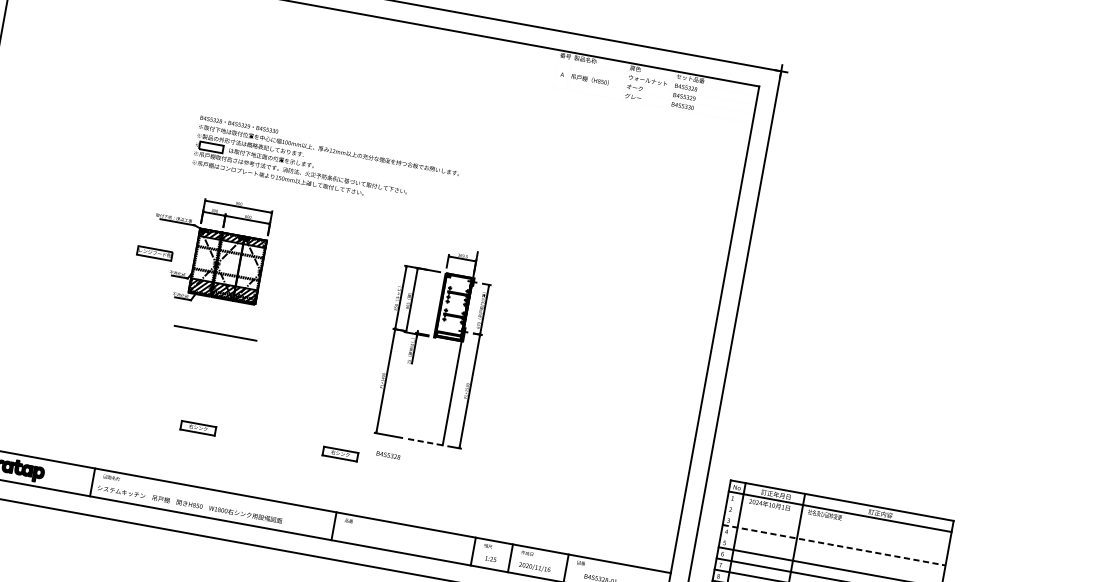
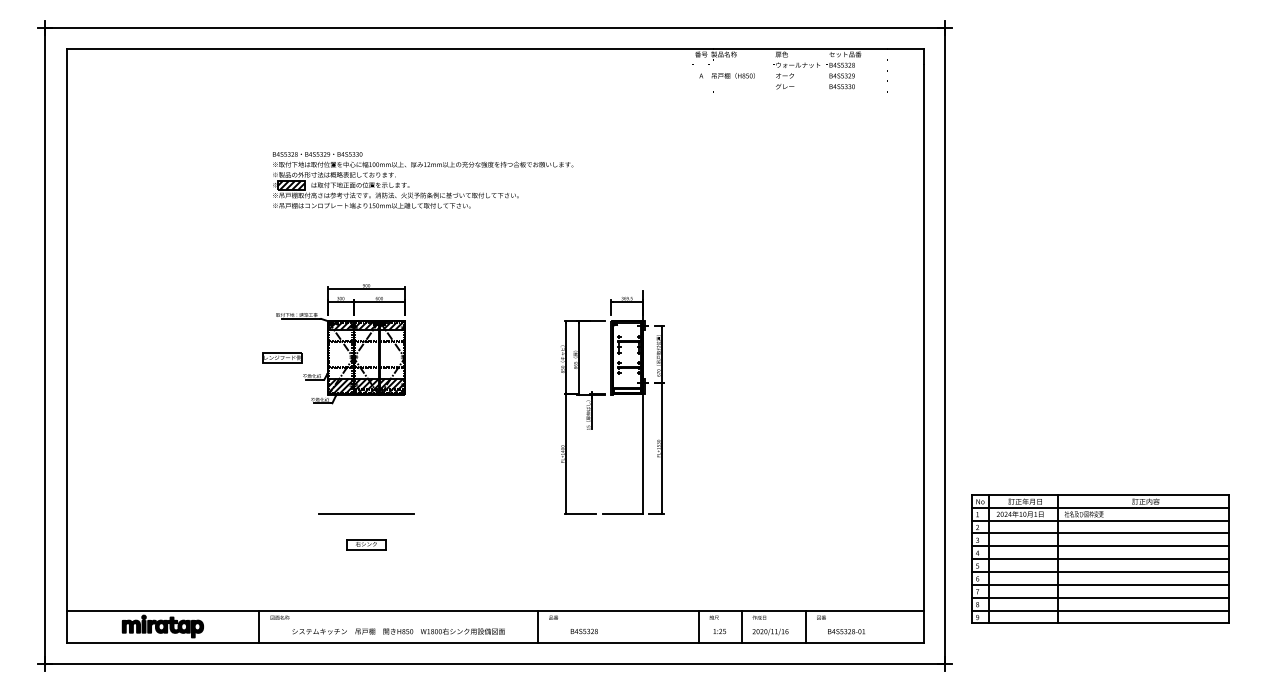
part: (325, 174) -> (424, 192), moved
line: (215, 332) -> (366, 513), moved
line: (424, 442) -> (622, 514), dashed -> solid
part: (340, 453) -> (530, 544), removed
text: (387, 455) -> (583, 631), moved
text: (189, 504) -> (398, 631), moved
line: (837, 522) -> (1099, 520), added
line: (835, 533) -> (1099, 533), added
line: (834, 545) -> (1100, 546), dashed -> solid
line: (831, 556) -> (1099, 559), added

